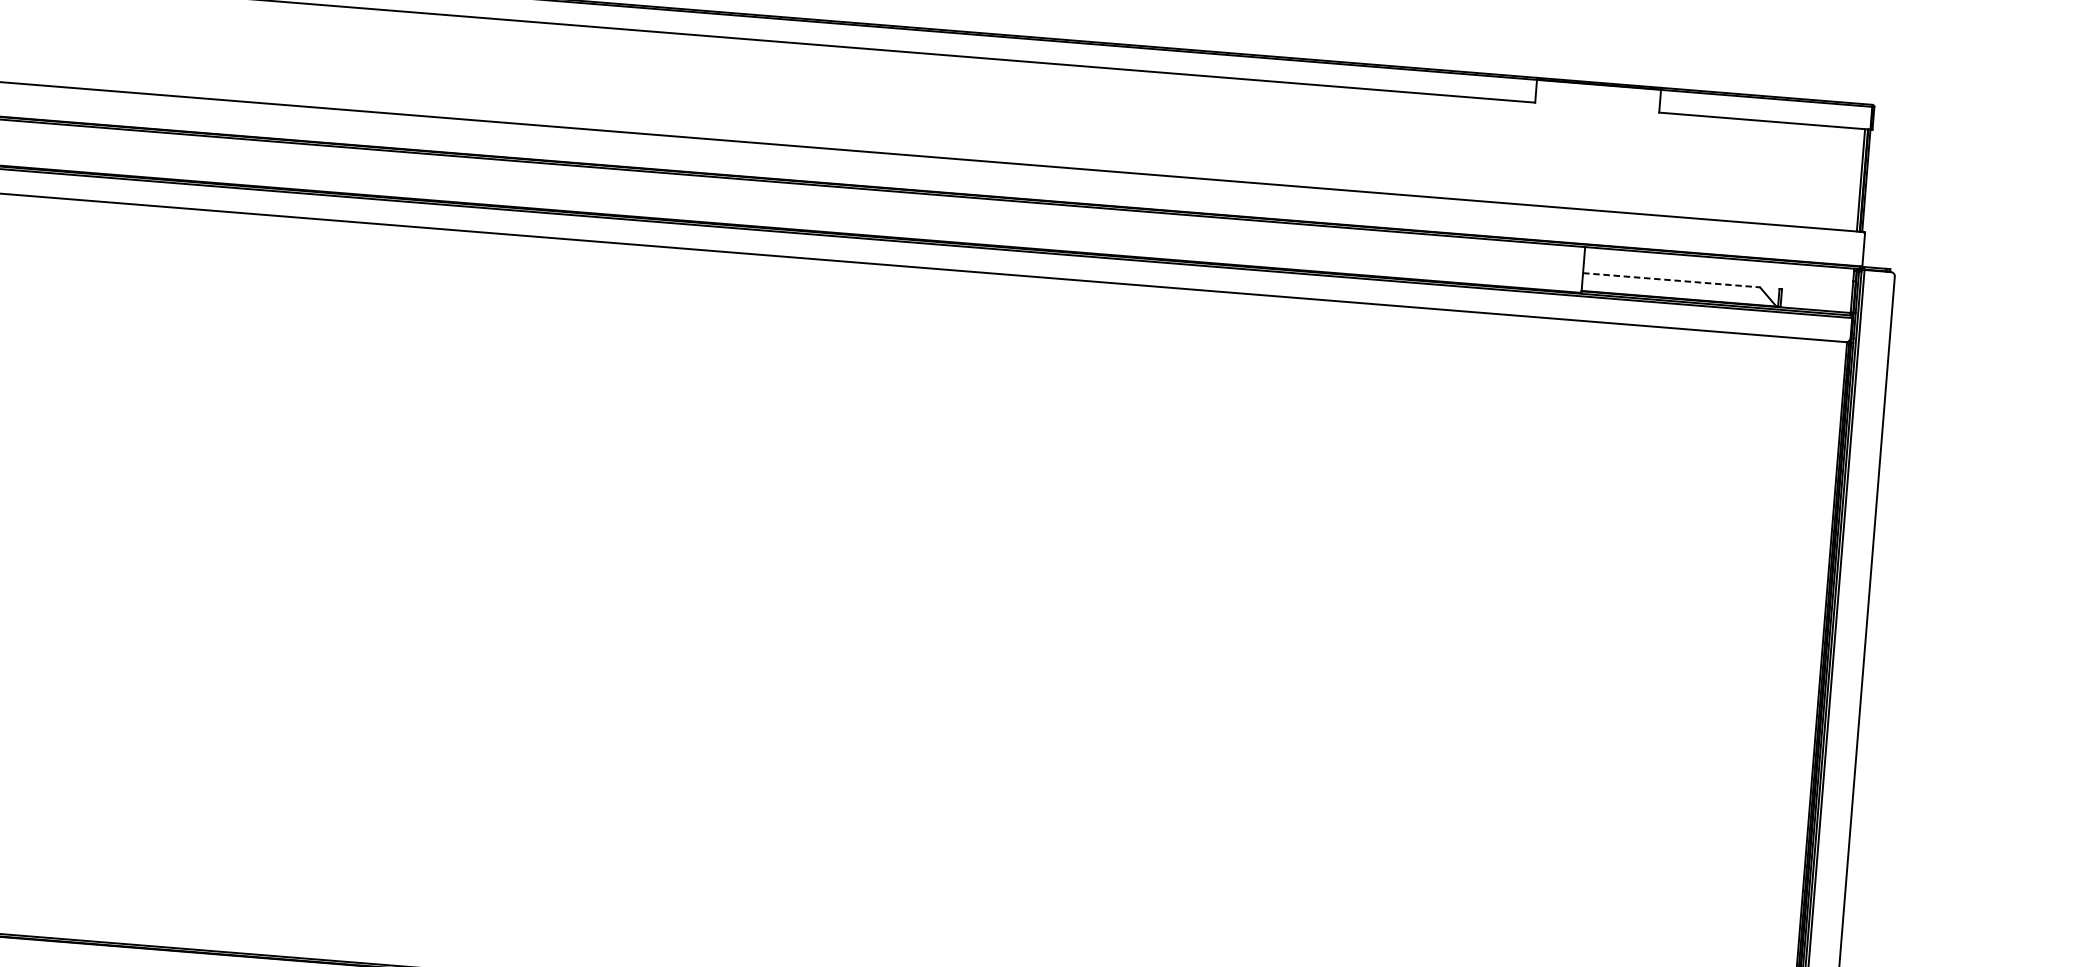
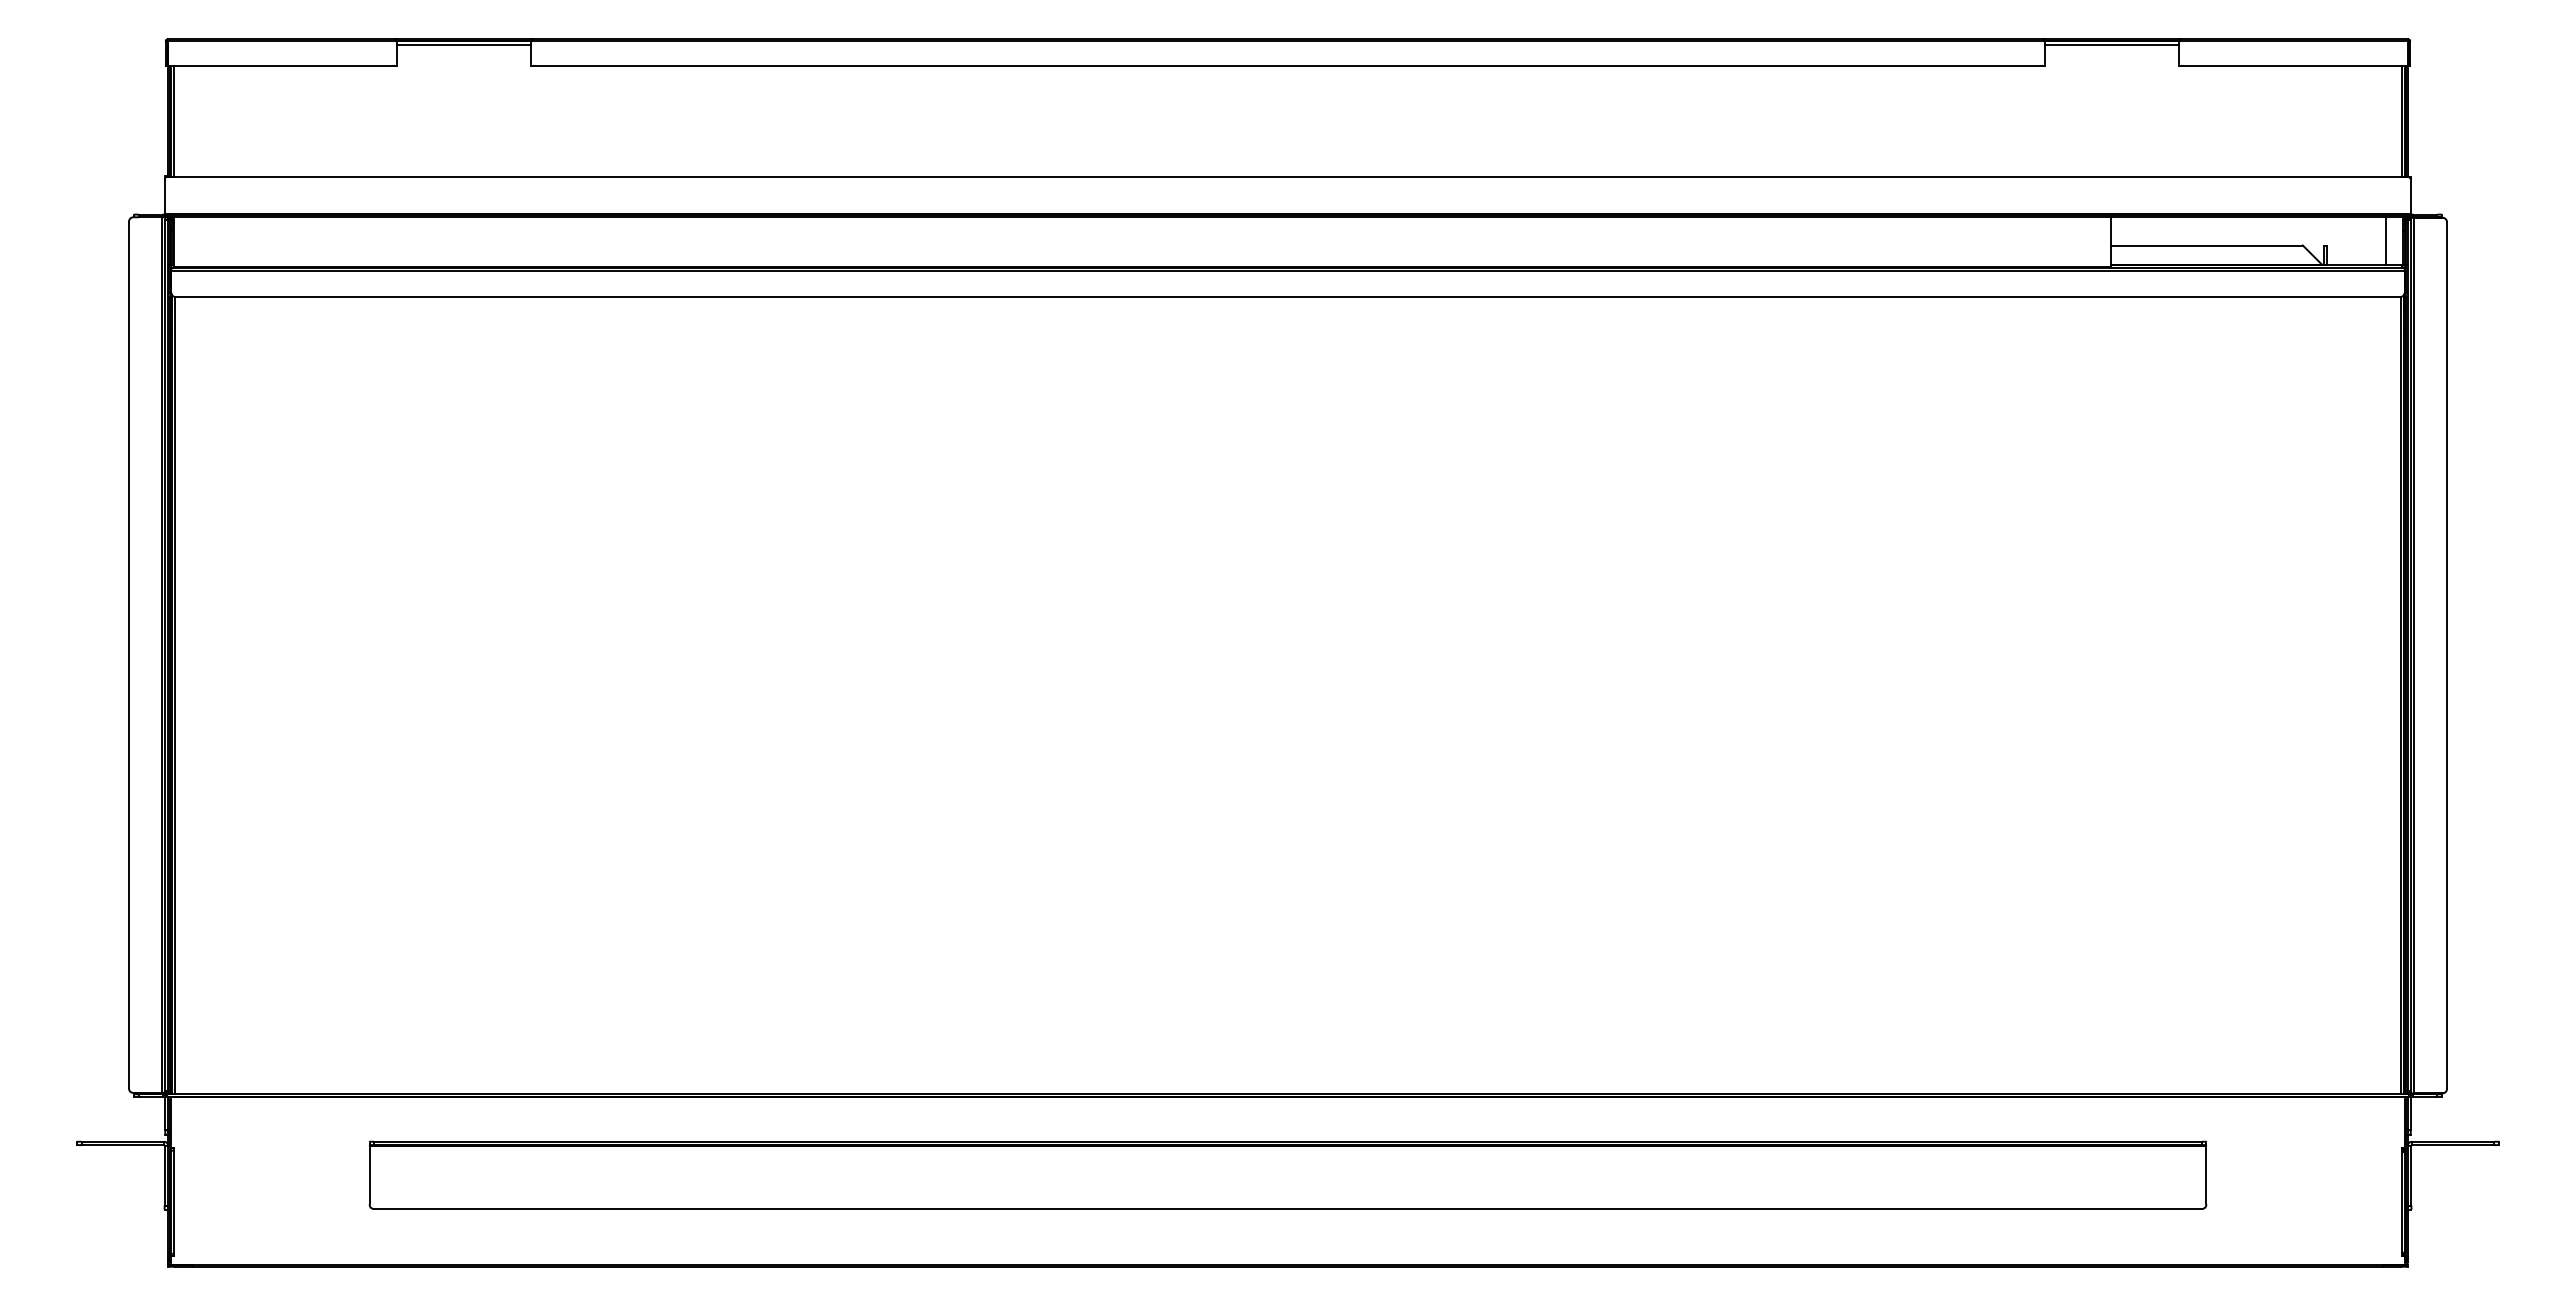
line: (1598, 87) -> (2111, 44), added
line: (1671, 280) -> (2206, 245), dashed -> solid
line: (1836, 289) -> (2385, 241), added

